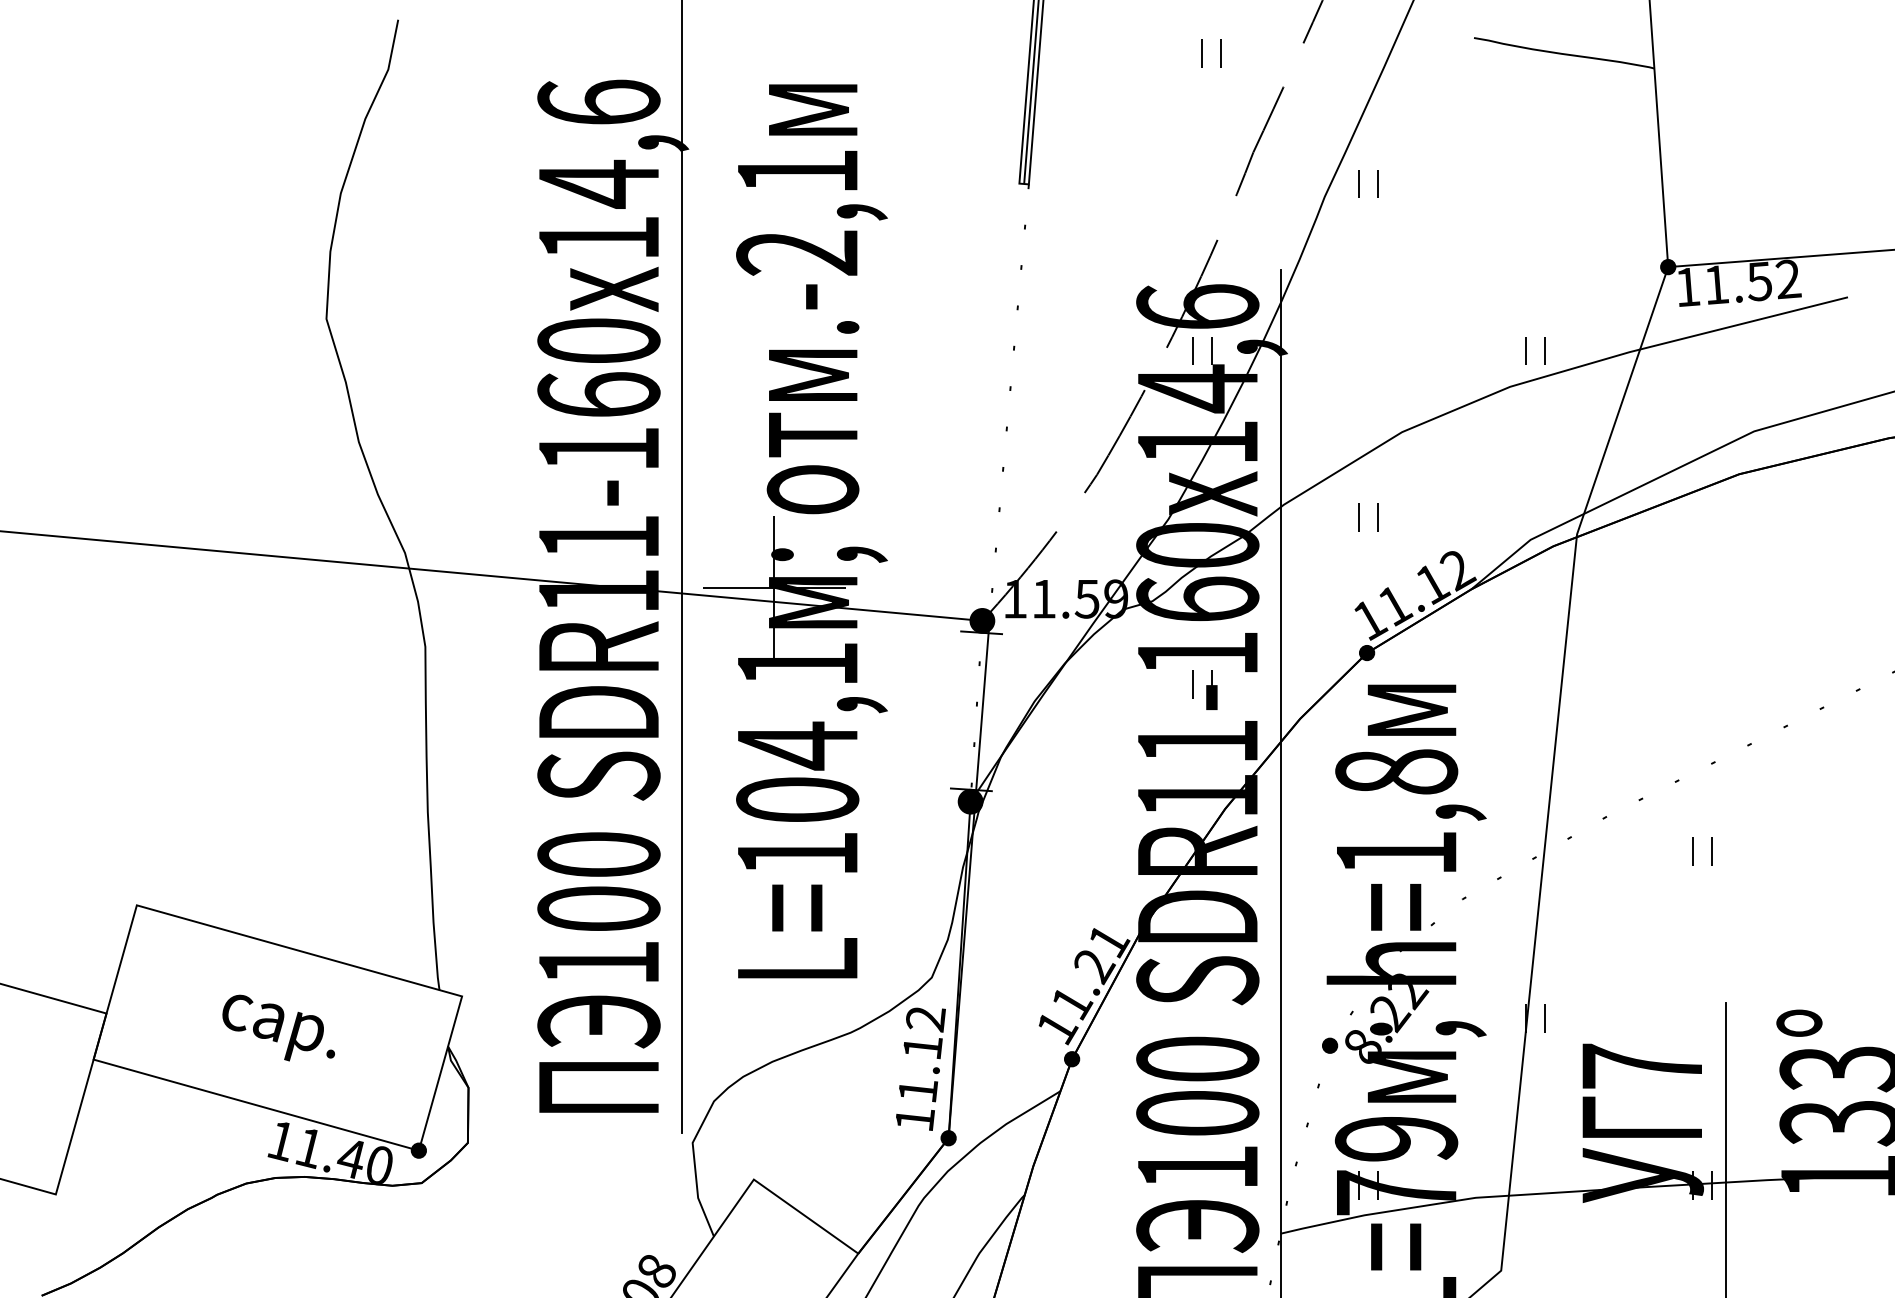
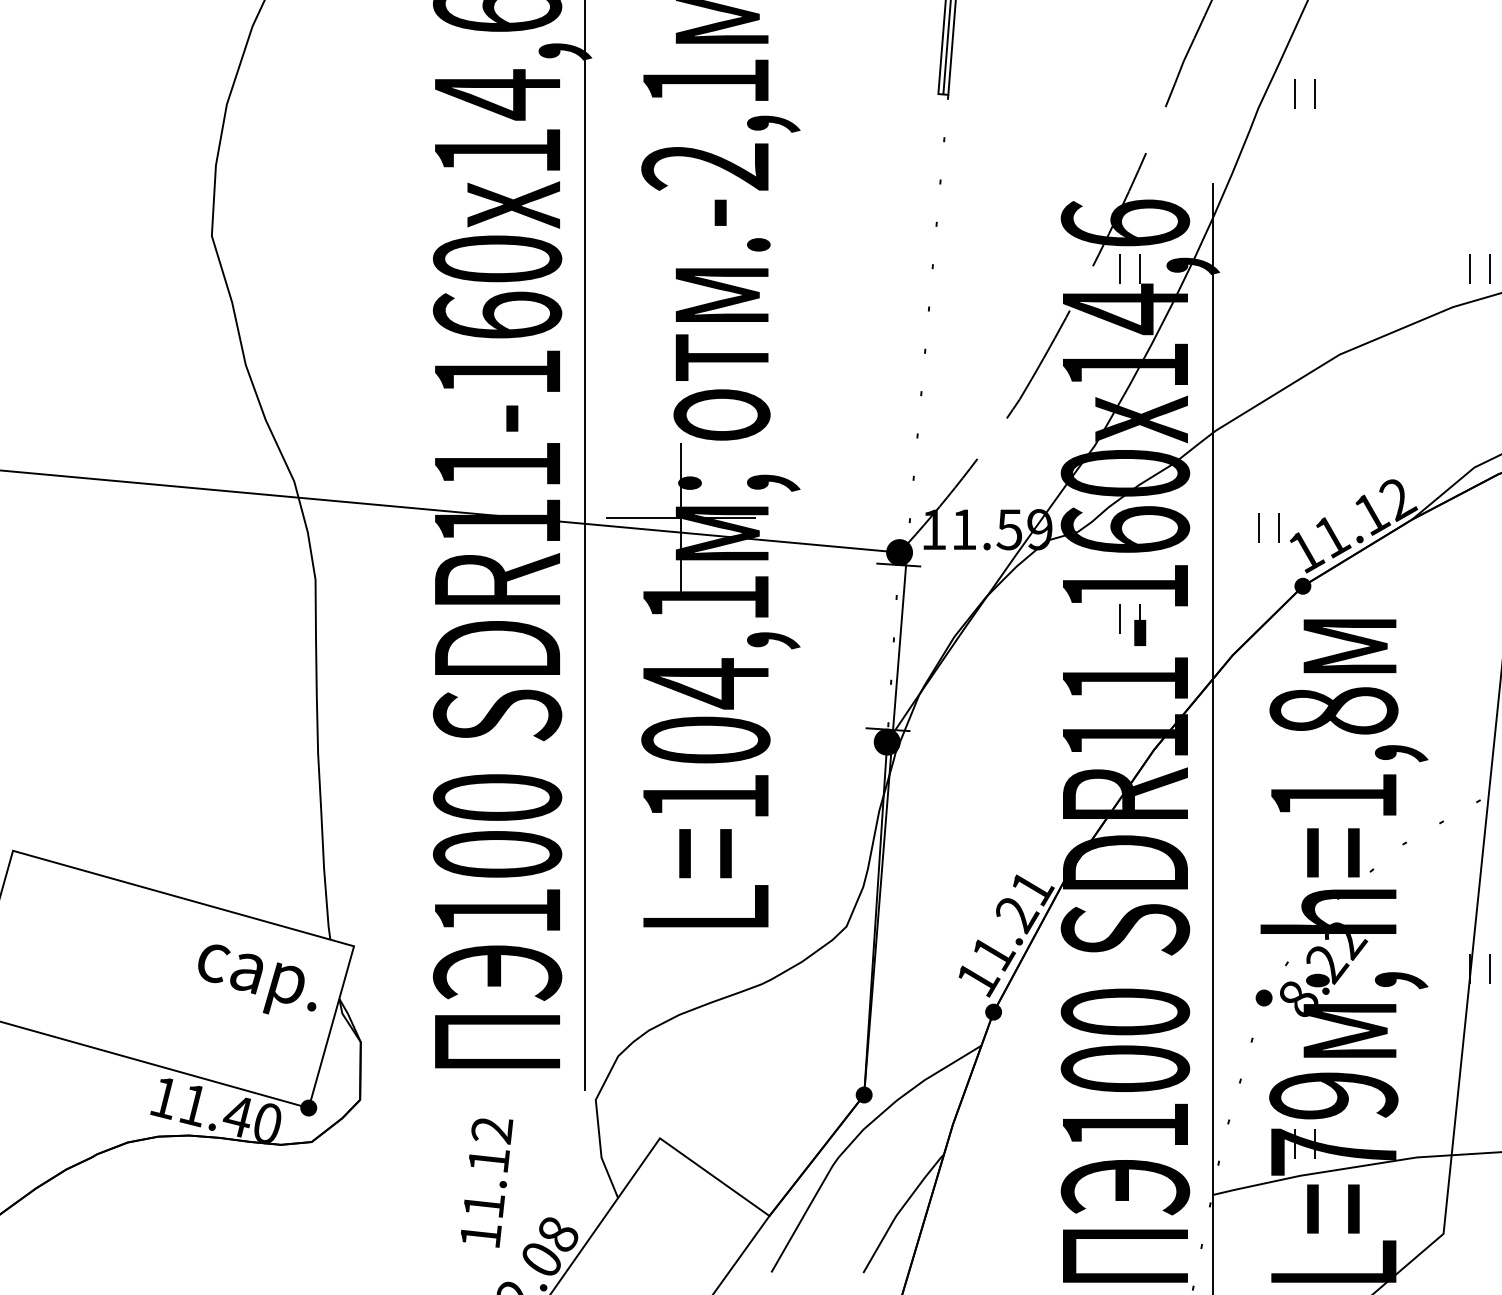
part: (1359, 517) -> (1259, 528), moved
text: (278, 1027) -> (256, 978), moved
text: (920, 1068) -> (486, 1182), moved

